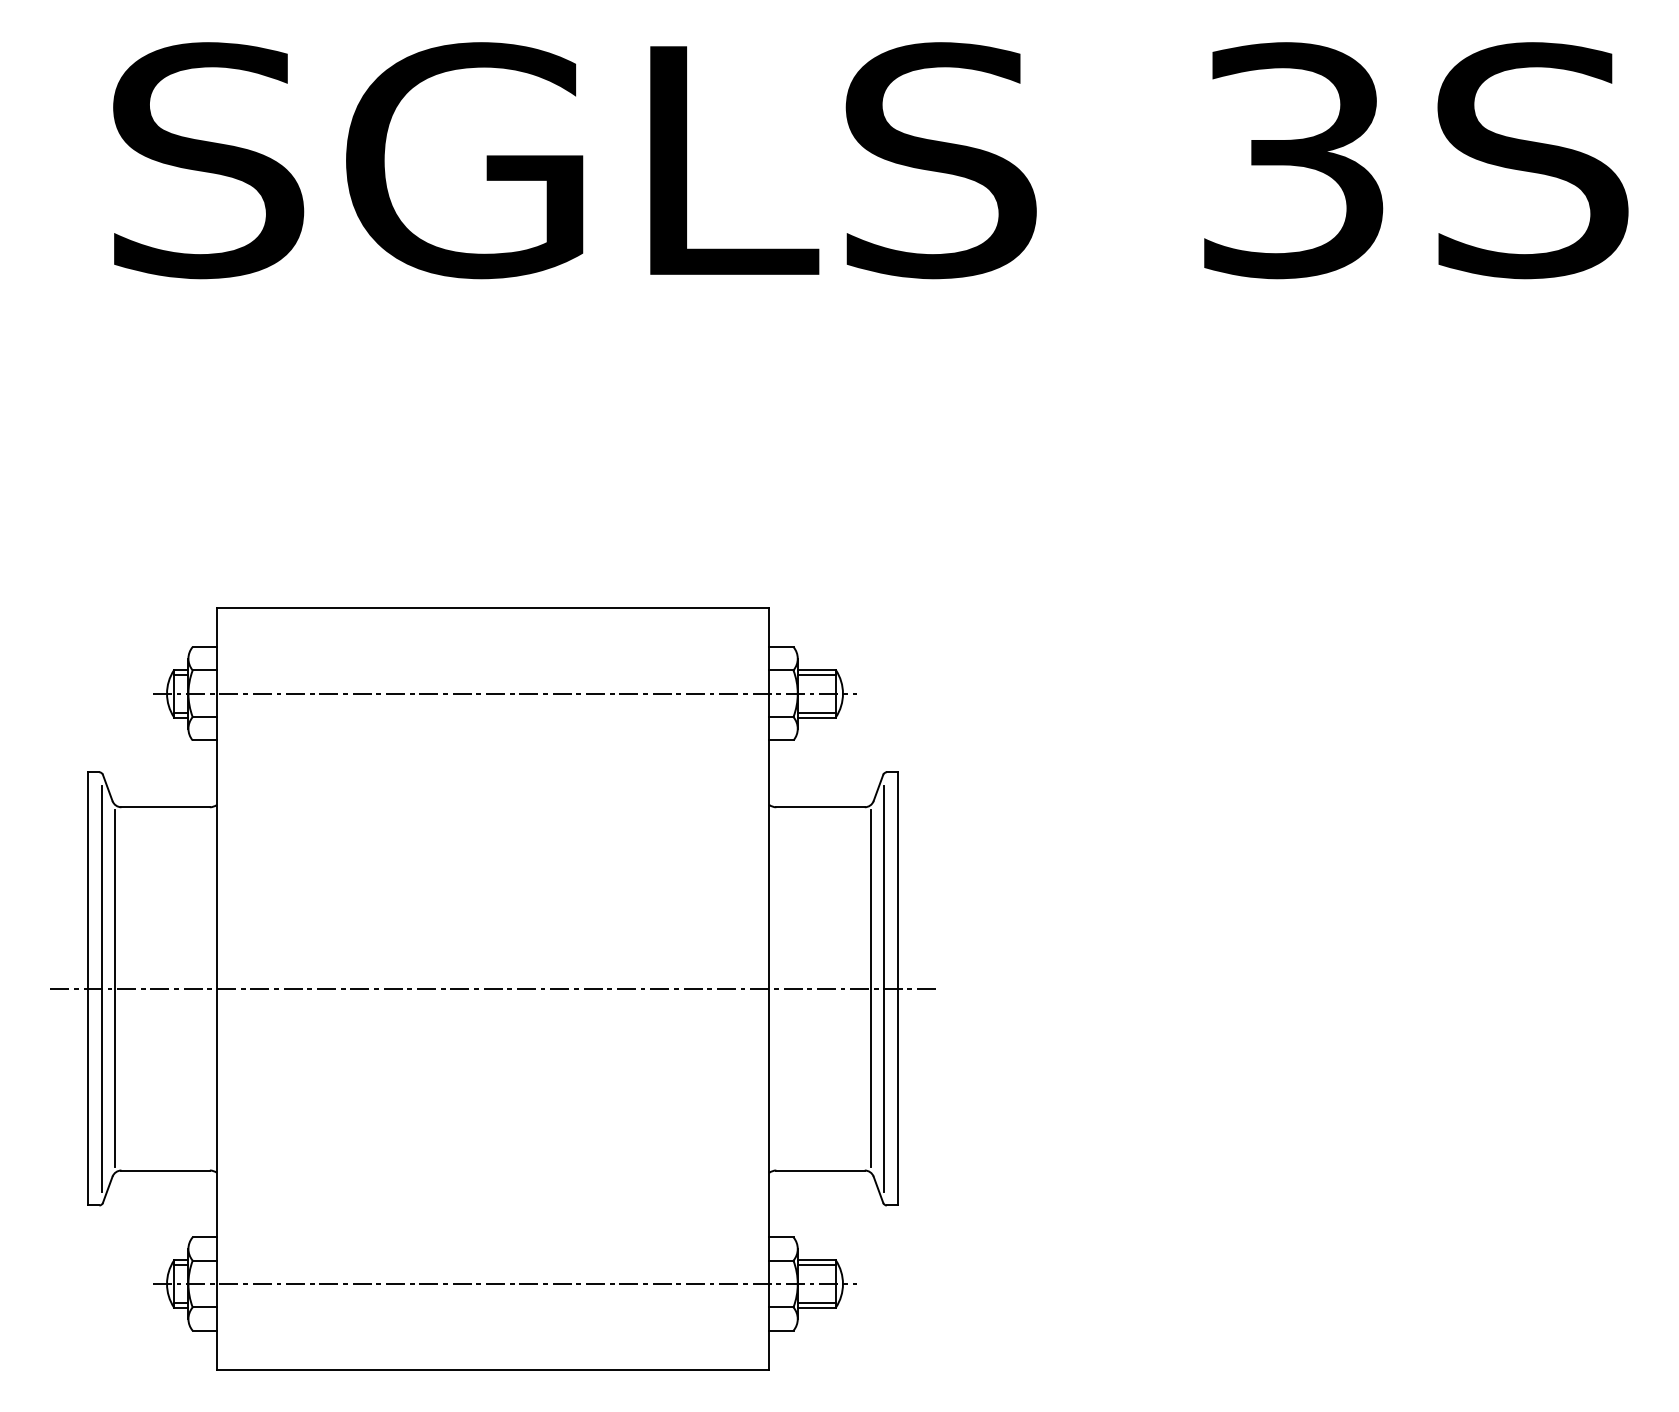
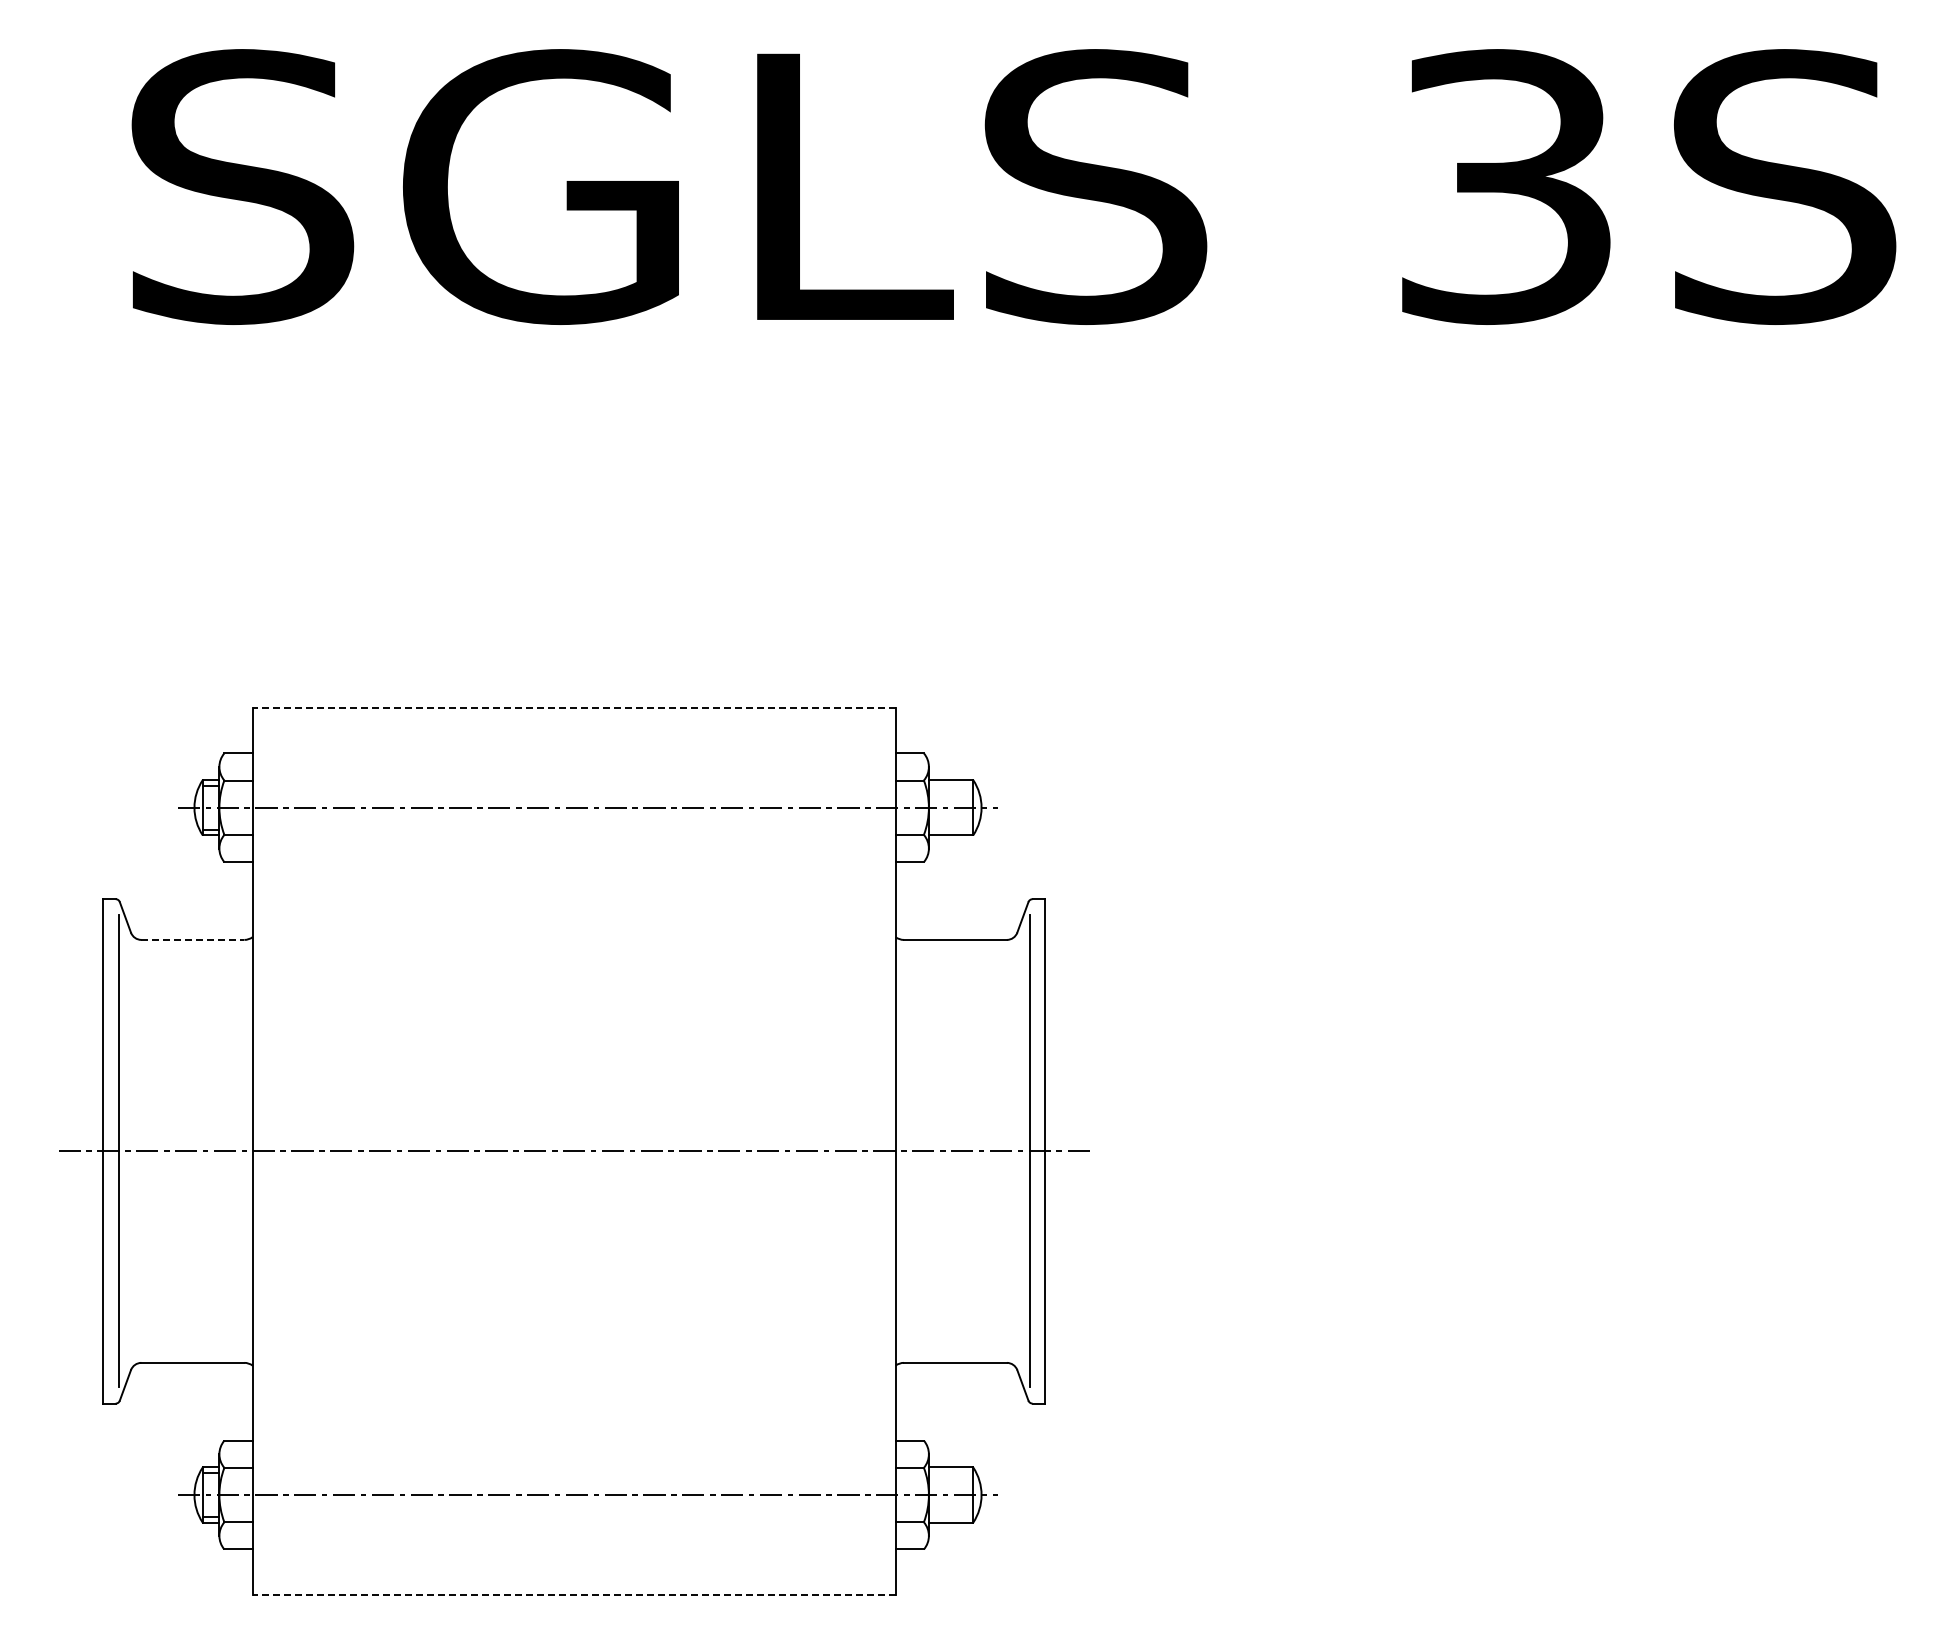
line: (493, 607) -> (574, 707), solid -> dashed
line: (816, 674) -> (950, 785), removed
line: (816, 712) -> (950, 829), removed
line: (166, 806) -> (193, 939), solid -> dashed
line: (114, 988) -> (133, 1151), removed
line: (871, 988) -> (1014, 1151), removed
line: (816, 1264) -> (950, 1472), removed
line: (816, 1303) -> (950, 1517), removed
line: (493, 1369) -> (574, 1594), solid -> dashed

